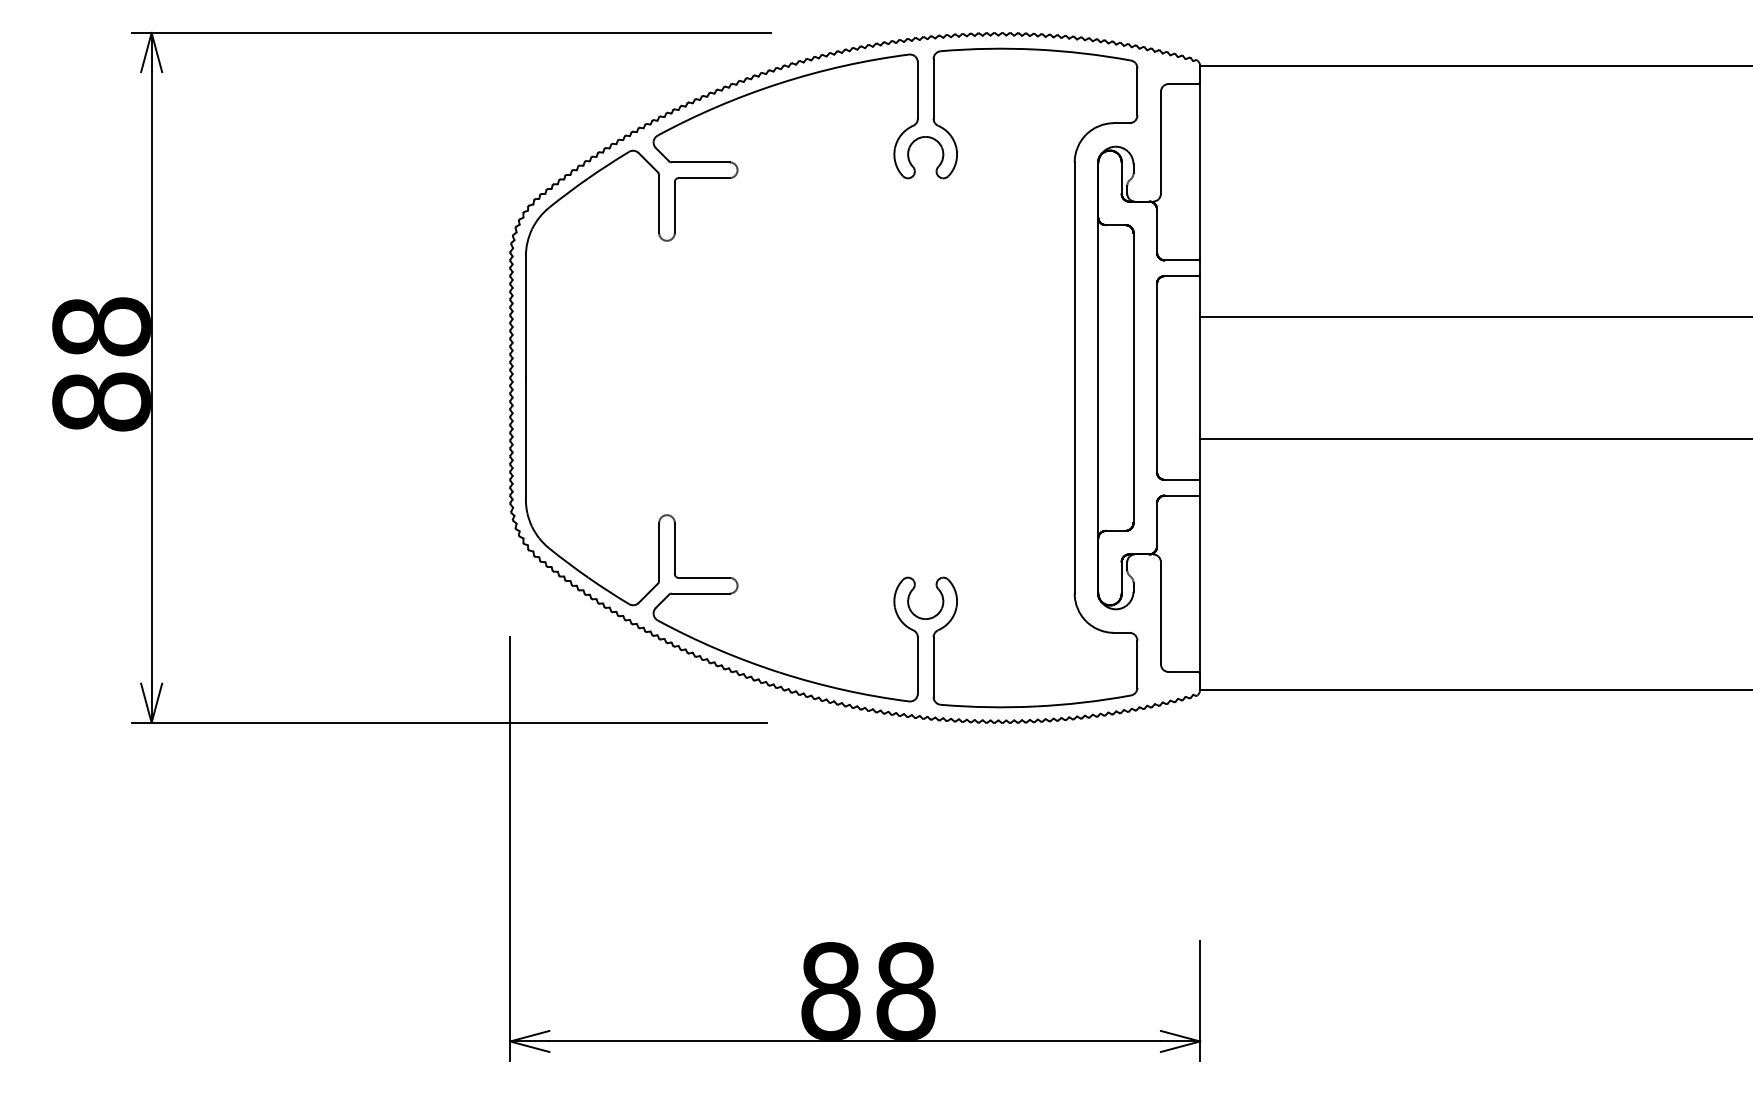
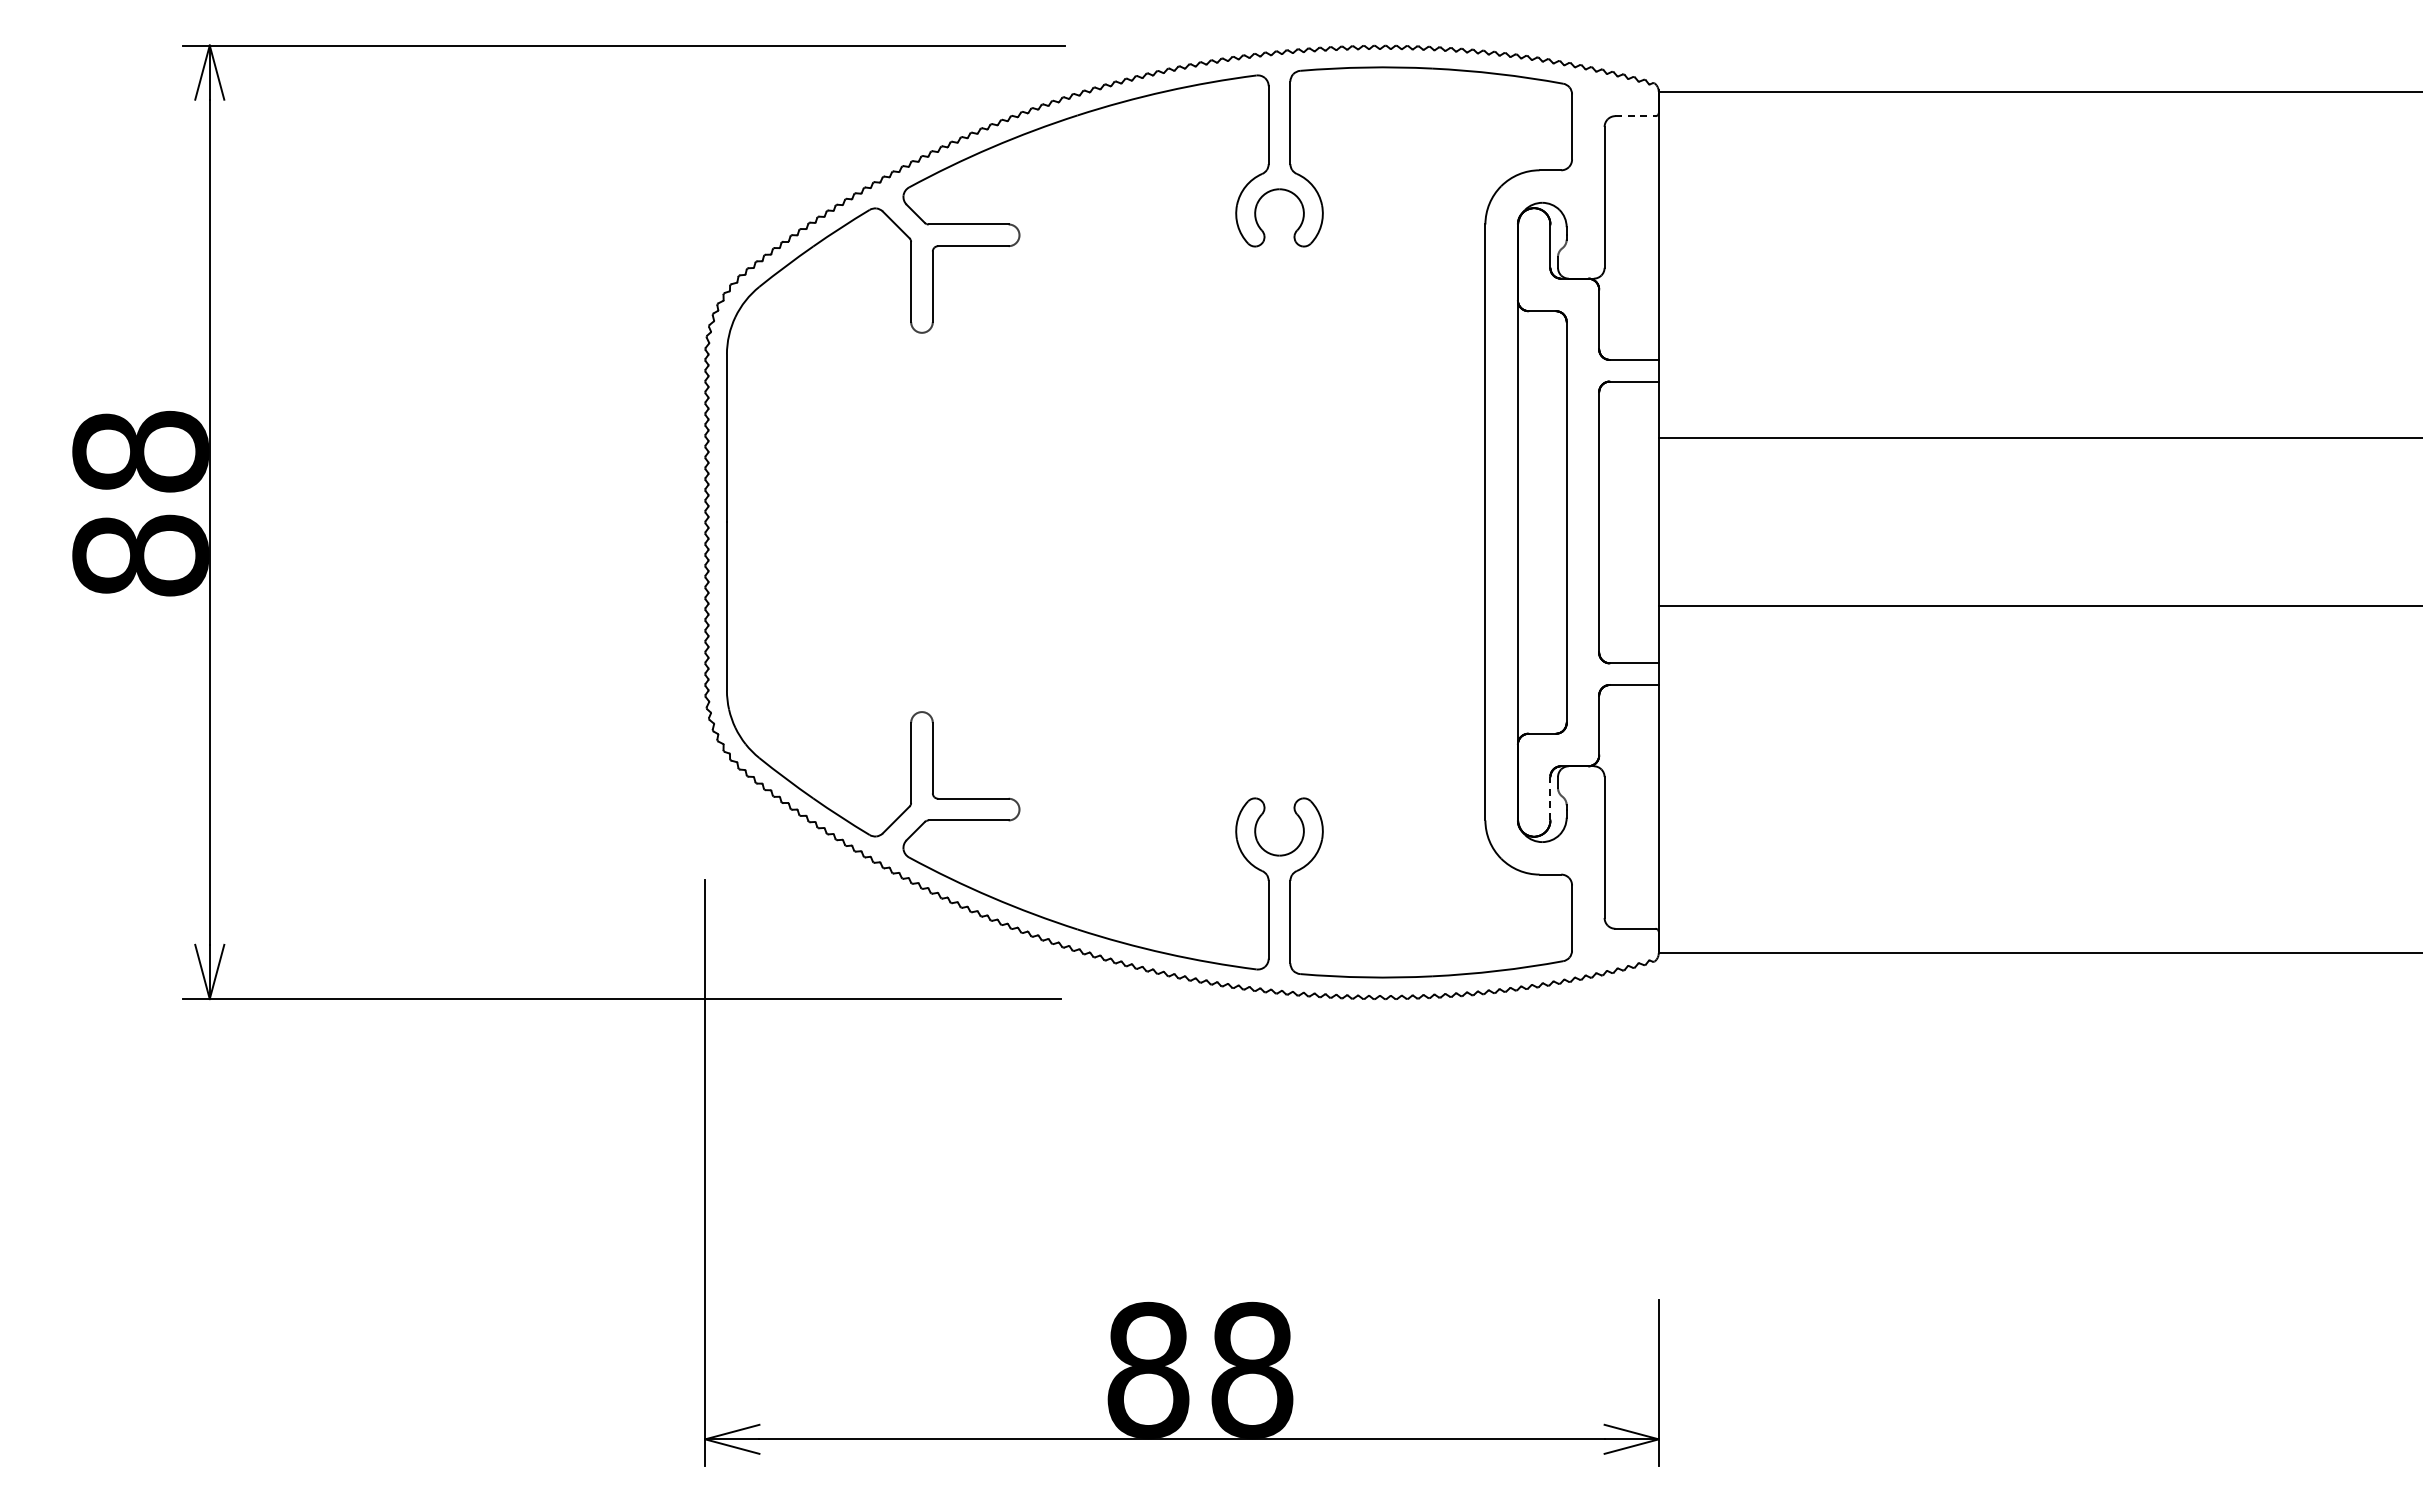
line: (1183, 84) -> (1635, 116), solid -> dashed
line: (1121, 577) -> (1550, 798), solid -> dashed

